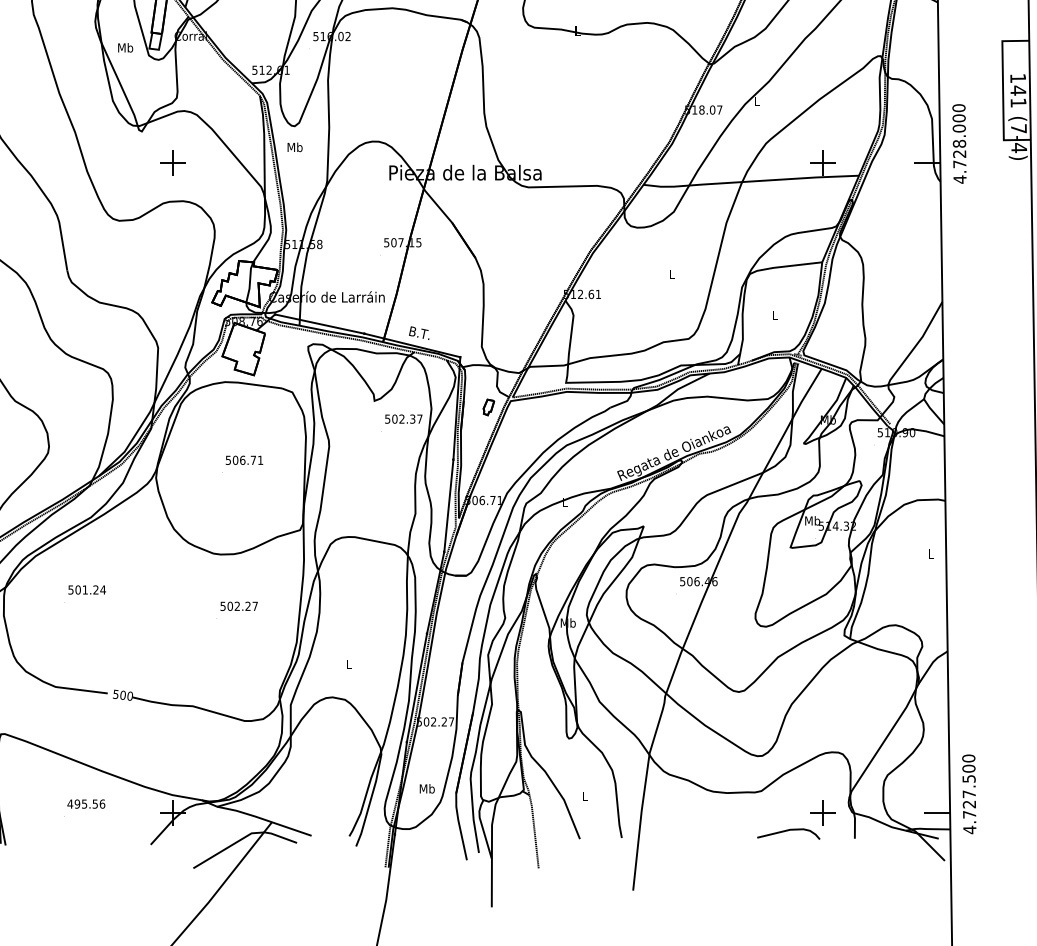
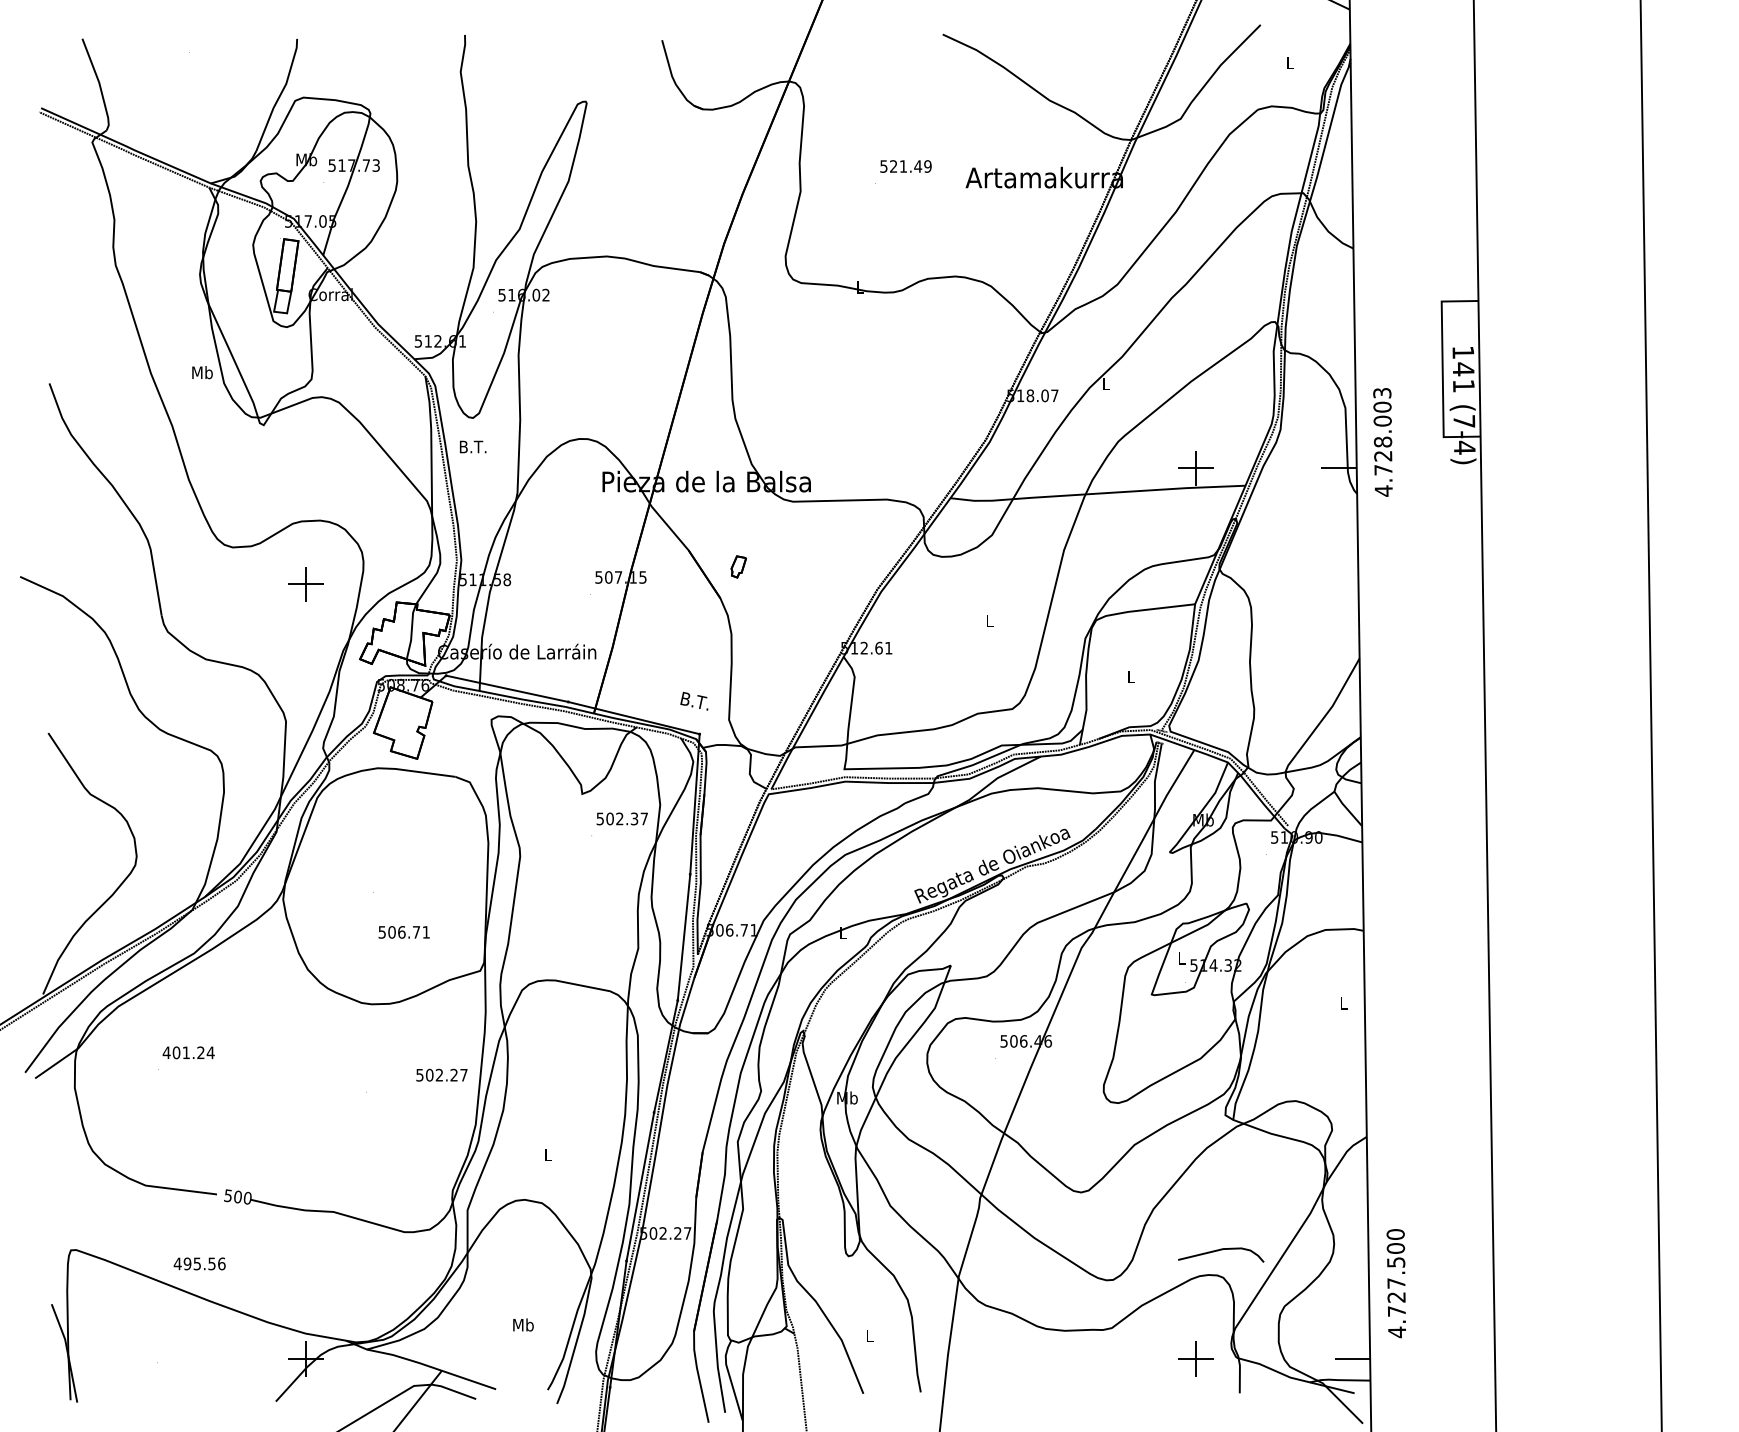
text: (125, 47) -> (202, 372), moved
text: (959, 107) -> (1382, 392), 4.728.000 -> 4.728.003
text: (294, 147) -> (472, 446), Mb -> B.T.
part: (172, 163) -> (305, 584), moved
text: (419, 332) -> (694, 700), moved
part: (488, 407) -> (738, 566), moved
text: (243, 460) -> (403, 932), moved
text: (812, 520) -> (1181, 957), Mb -> L
text: (70, 589) -> (166, 1052), 501.24 -> 401.24
text: (238, 605) -> (441, 1074), moved
text: (427, 788) -> (523, 1324), moved
text: (968, 794) -> (1395, 1283), moved
text: (86, 803) -> (199, 1263), moved
curve: (788, 830) -> (1221, 1250), moved

